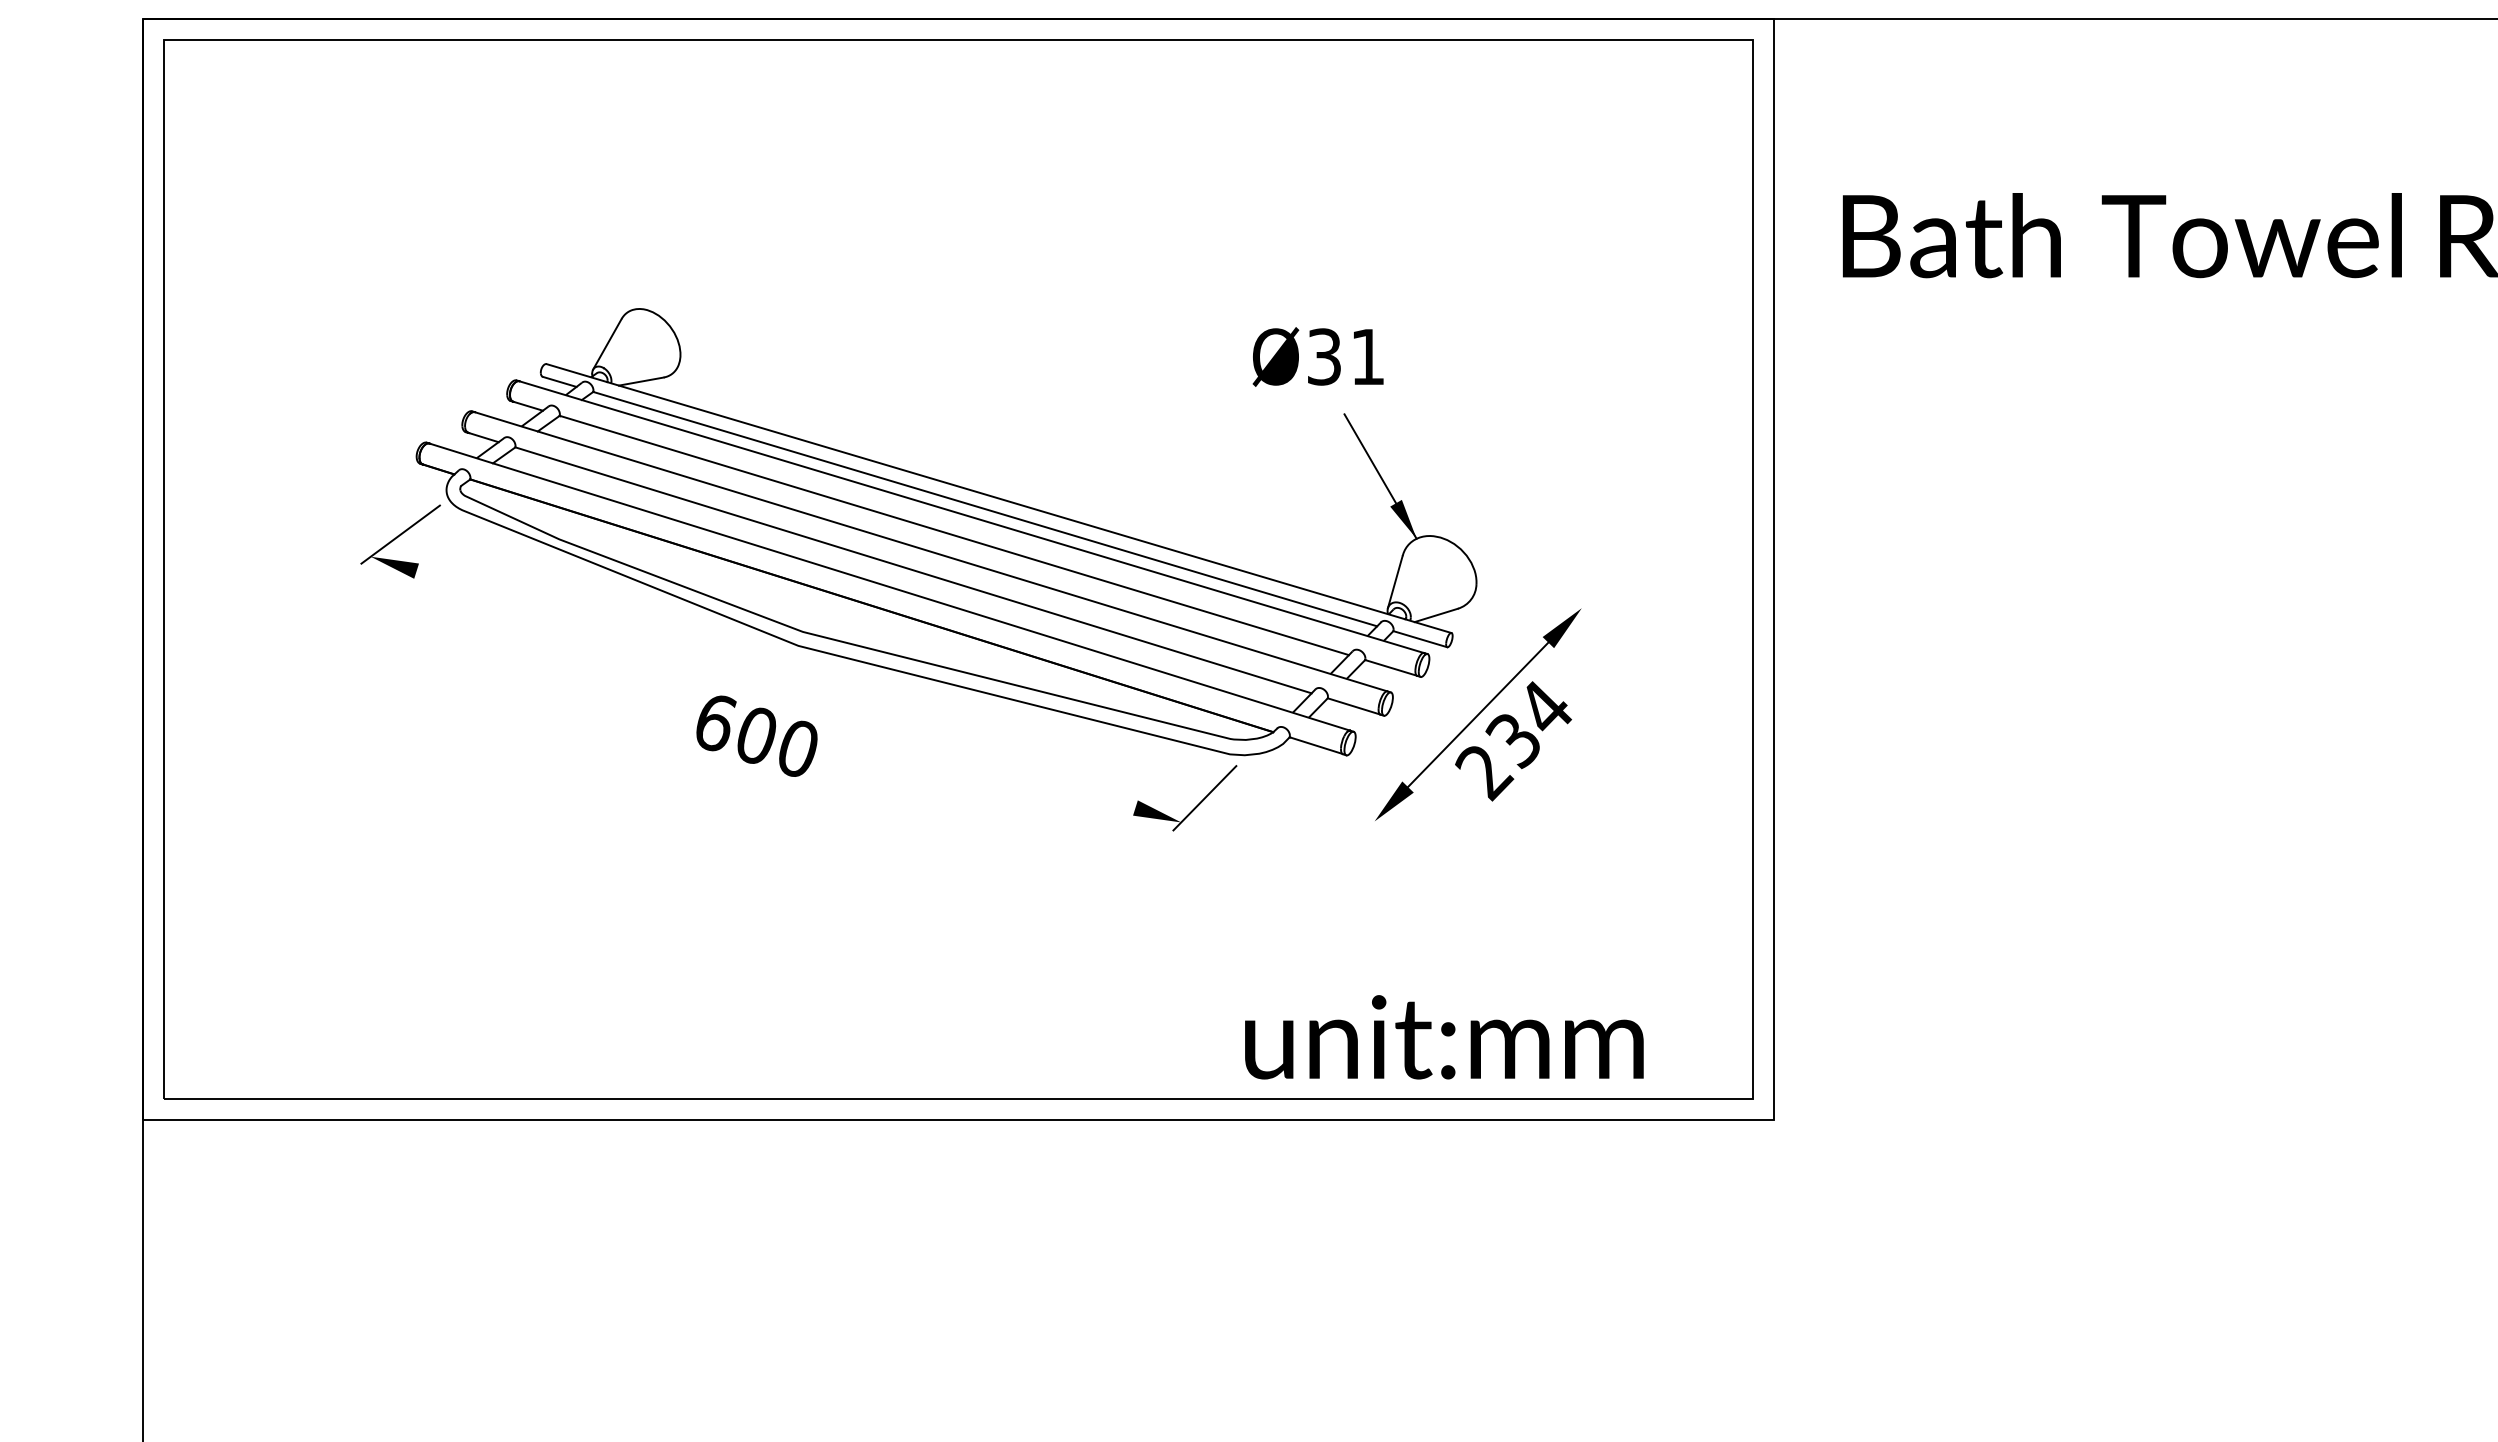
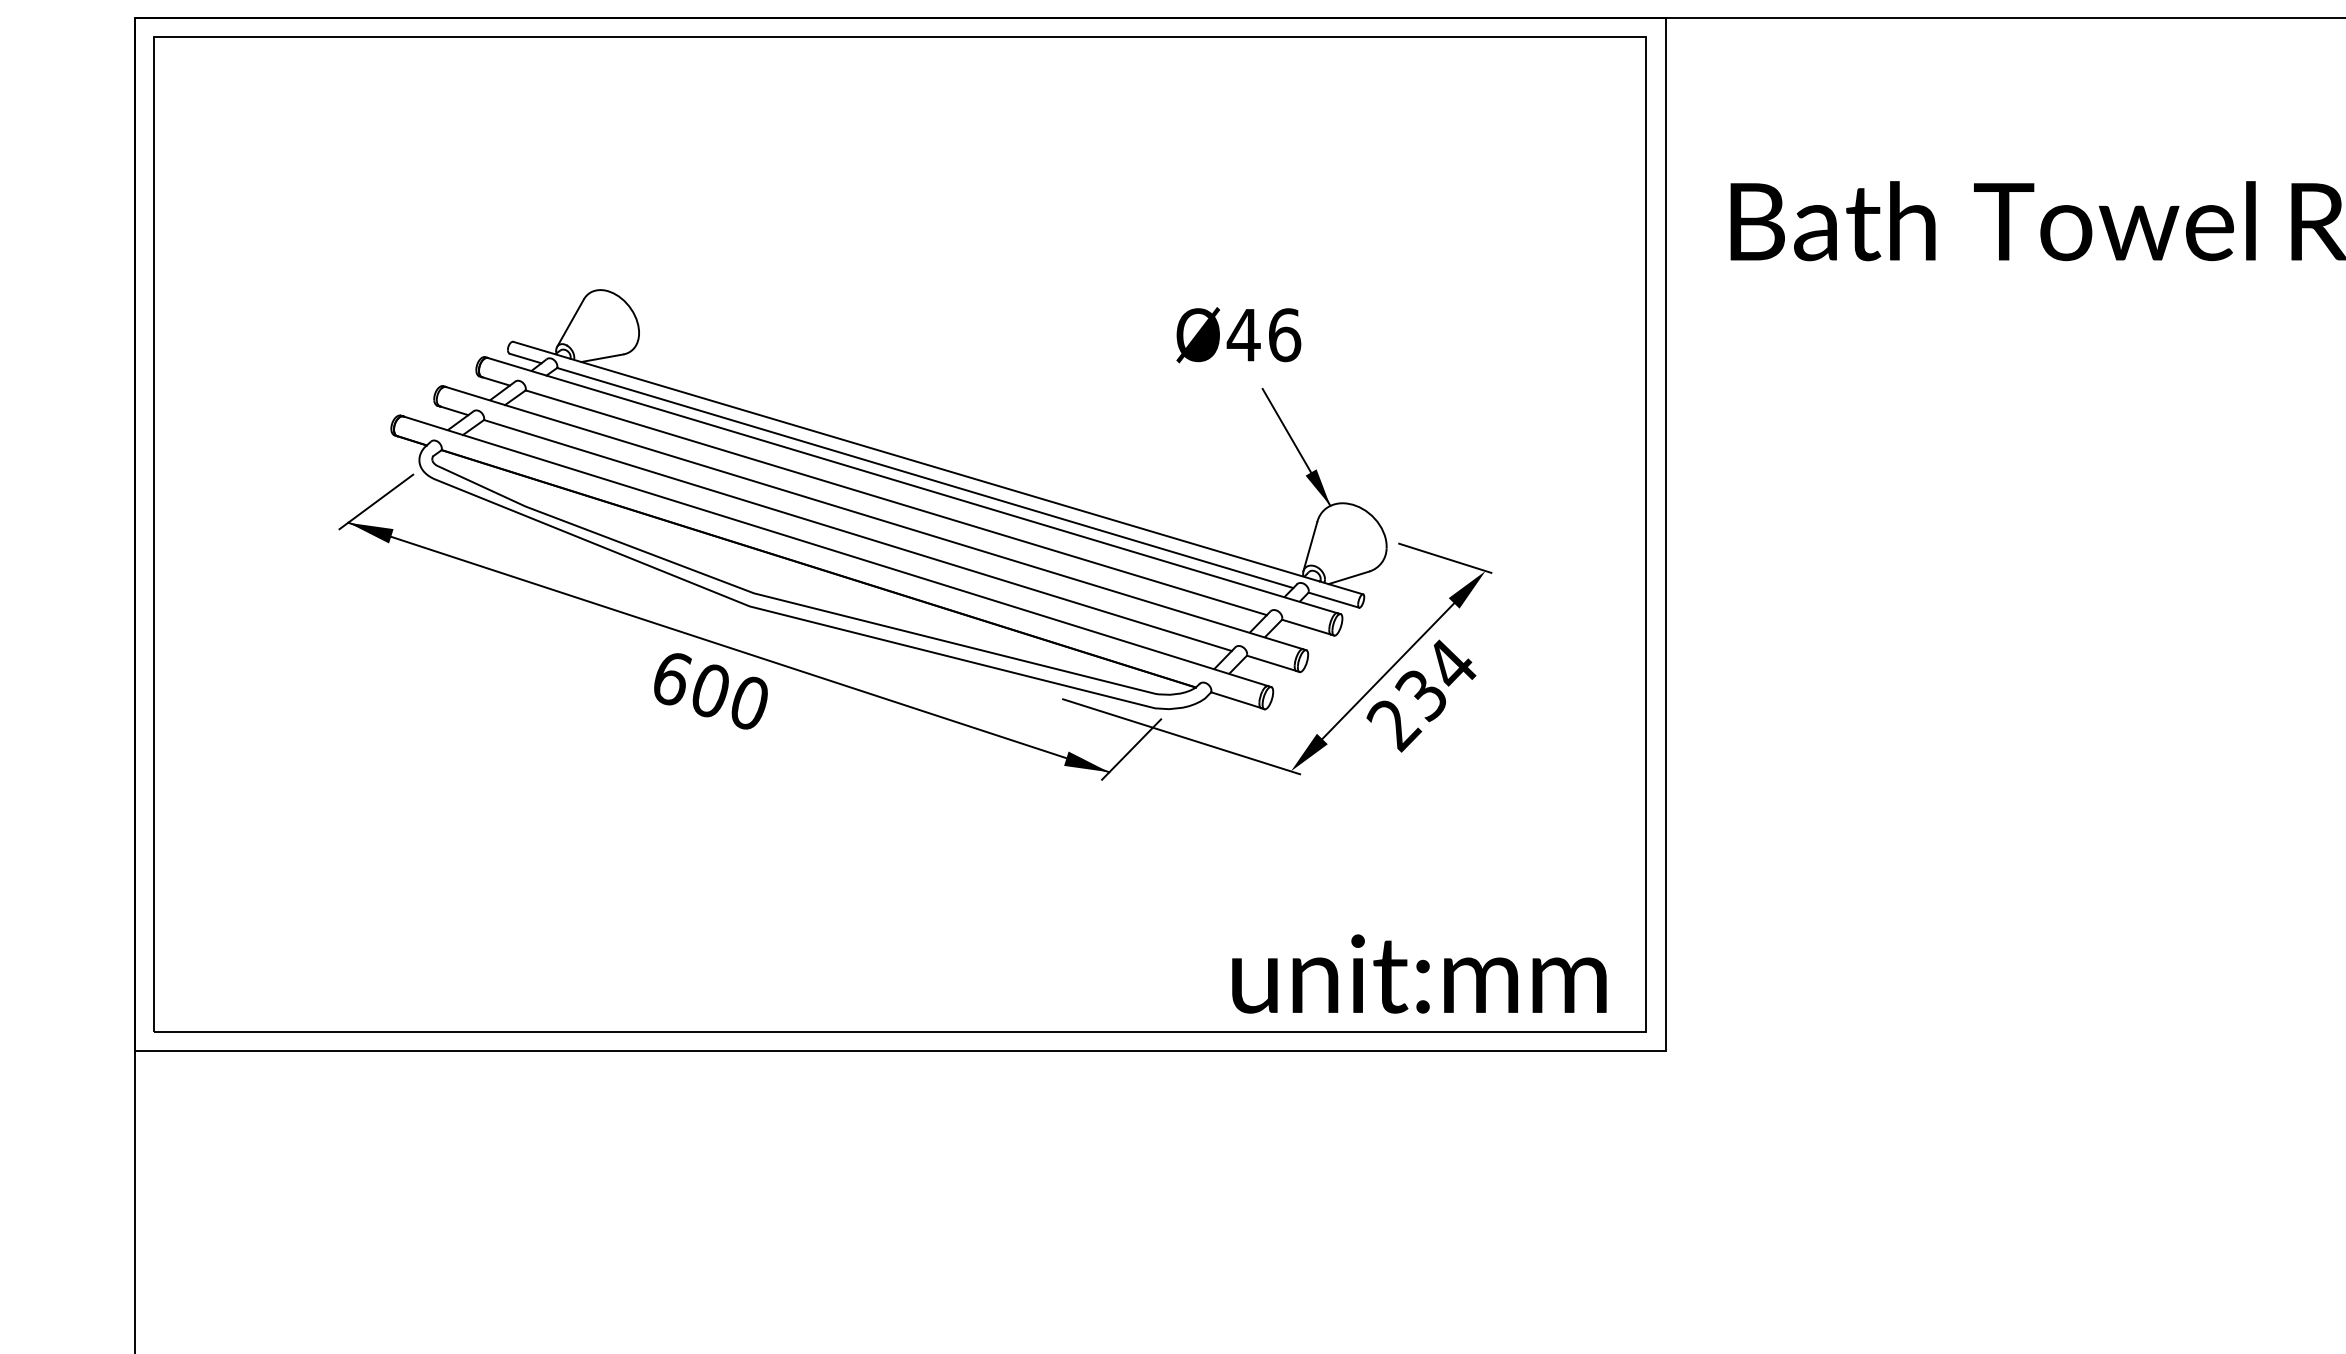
text: (1345, 356) -> (1263, 334), Ø31 -> Ø46
line: (1538, 594) -> (1444, 558), added
line: (775, 689) -> (728, 647), added
line: (1257, 784) -> (1180, 736), added
text: (1444, 1037) -> (1419, 974), moved

